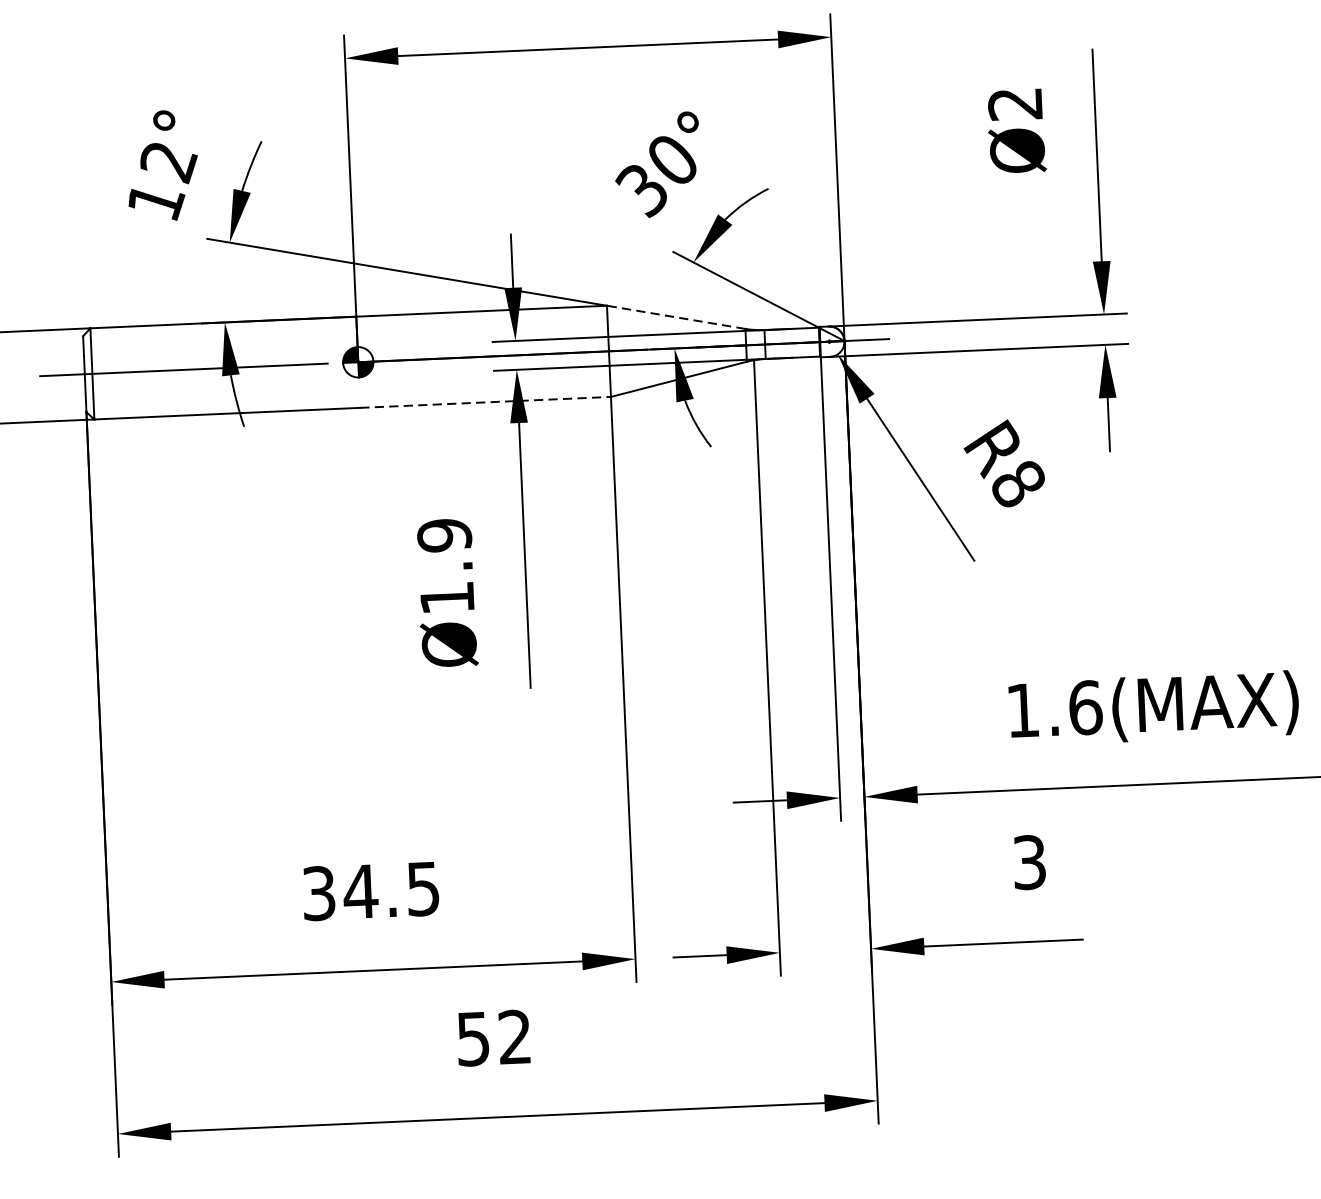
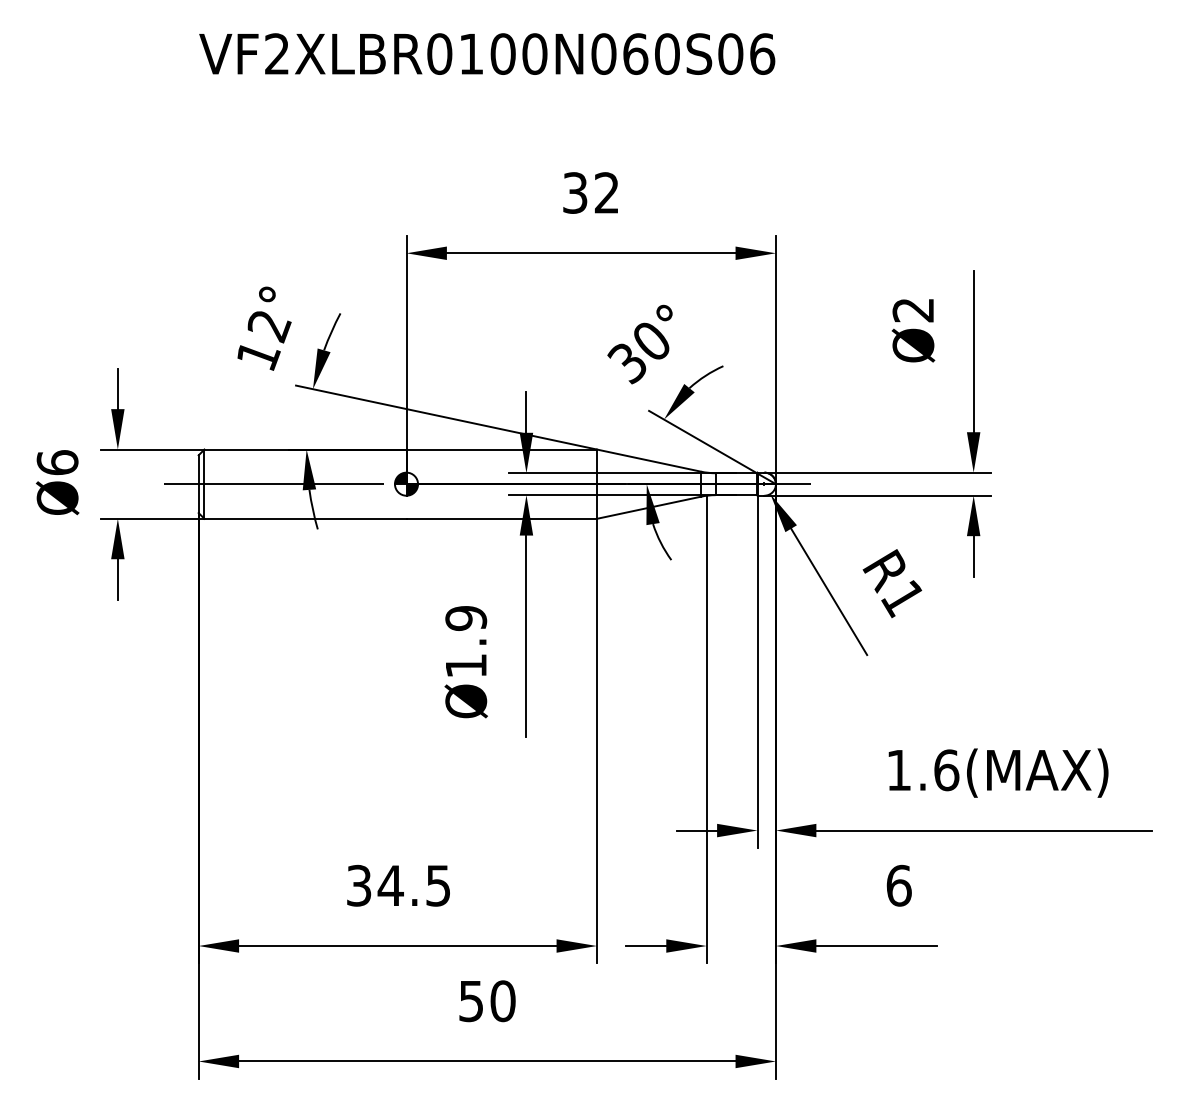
line: (675, 317) -> (648, 460), dashed -> solid
line: (486, 401) -> (502, 518), dashed -> solid
text: (1017, 485) -> (902, 599), R8 -> R1
text: (1028, 862) -> (898, 885), 3 -> 6
text: (514, 1037) -> (502, 1001), 52 -> 50

